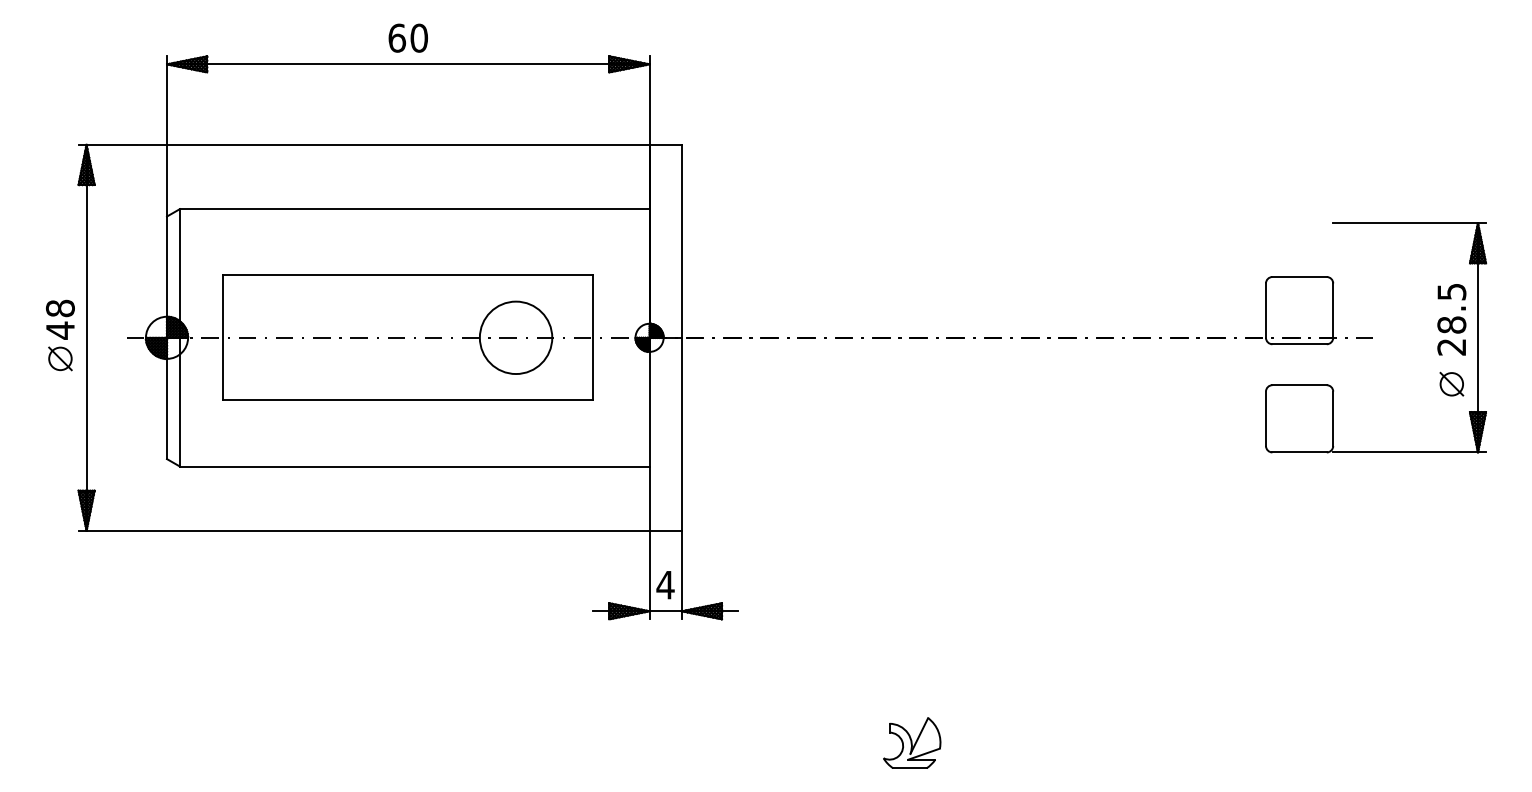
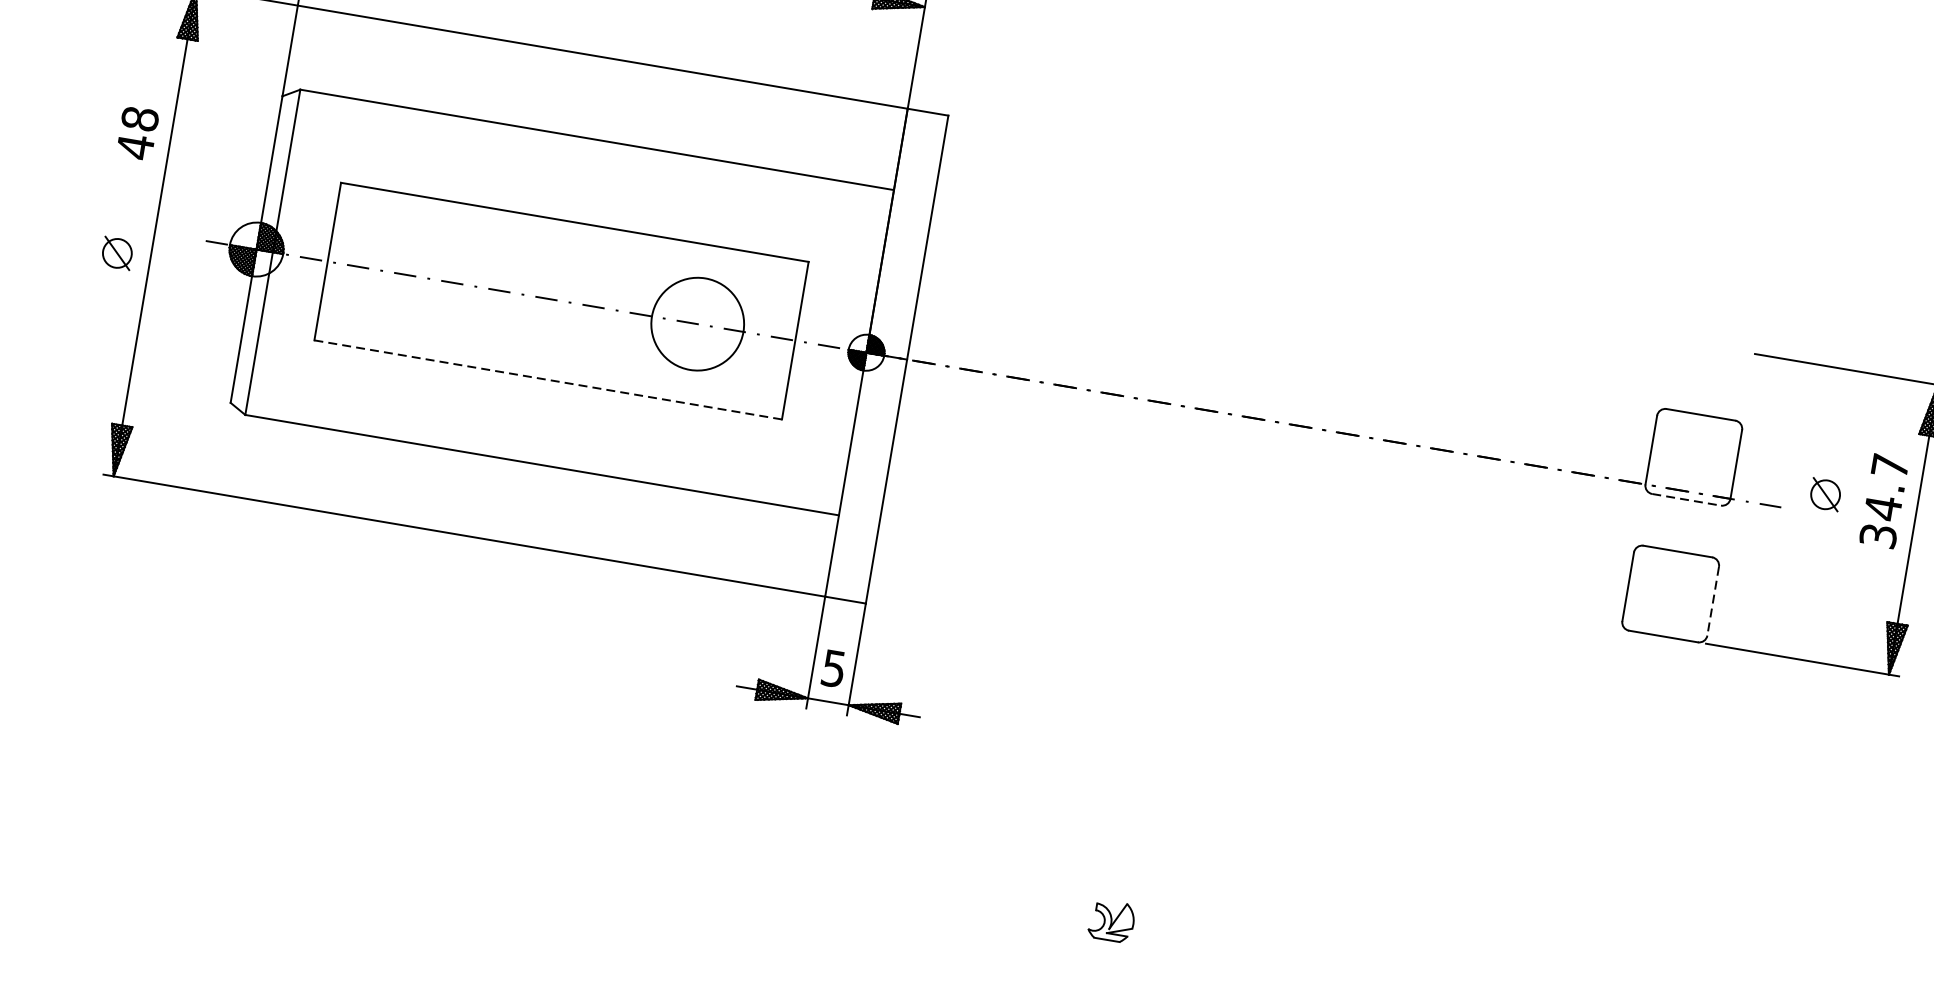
text: (60, 319) -> (137, 132), moved
text: (1451, 319) -> (1883, 500), 28.5 -> 34.7
line: (1300, 344) -> (1687, 500), solid -> dashed
part: (1451, 383) -> (1825, 493), moved
line: (408, 400) -> (548, 380), solid -> dashed
line: (1333, 419) -> (1713, 602), solid -> dashed
text: (665, 585) -> (833, 669), 4 -> 5
part: (912, 742) -> (1112, 920), size x0.6

